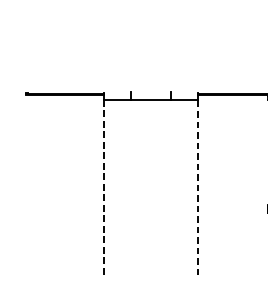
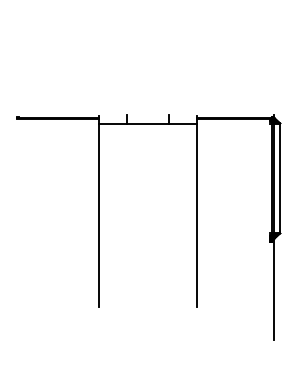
line: (103, 187) -> (98, 215), dashed -> solid
line: (198, 187) -> (197, 215), dashed -> solid

